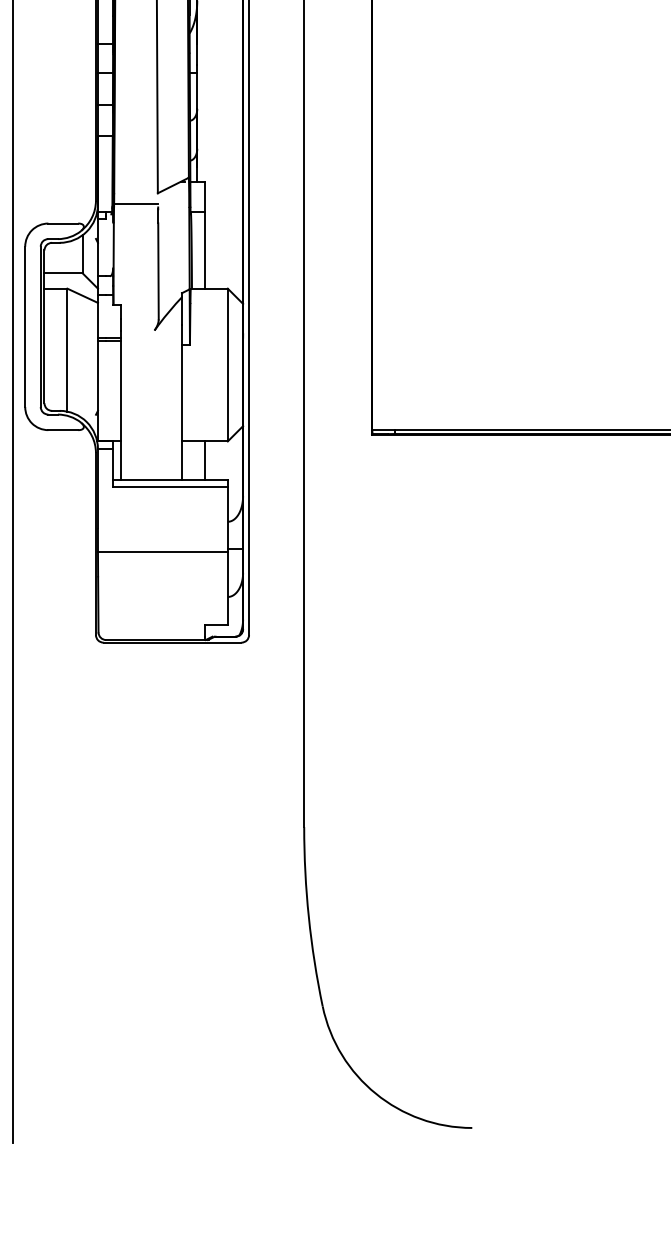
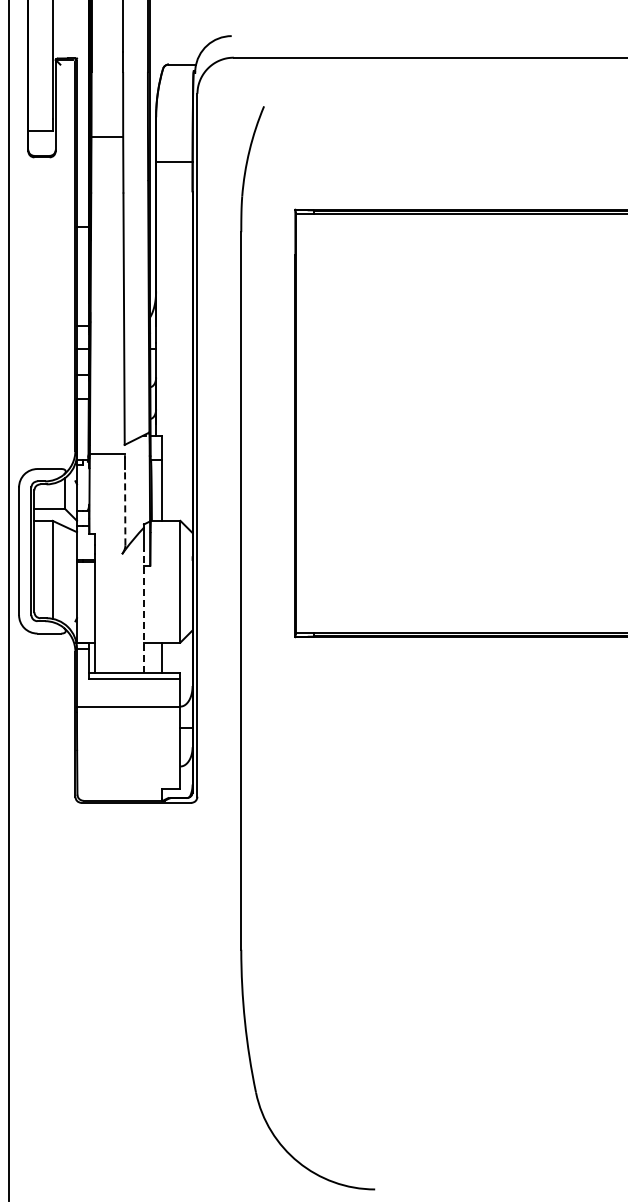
line: (158, 270) -> (125, 506), solid -> dashed
line: (181, 402) -> (143, 611), solid -> dashed
line: (162, 551) -> (128, 706), moved

